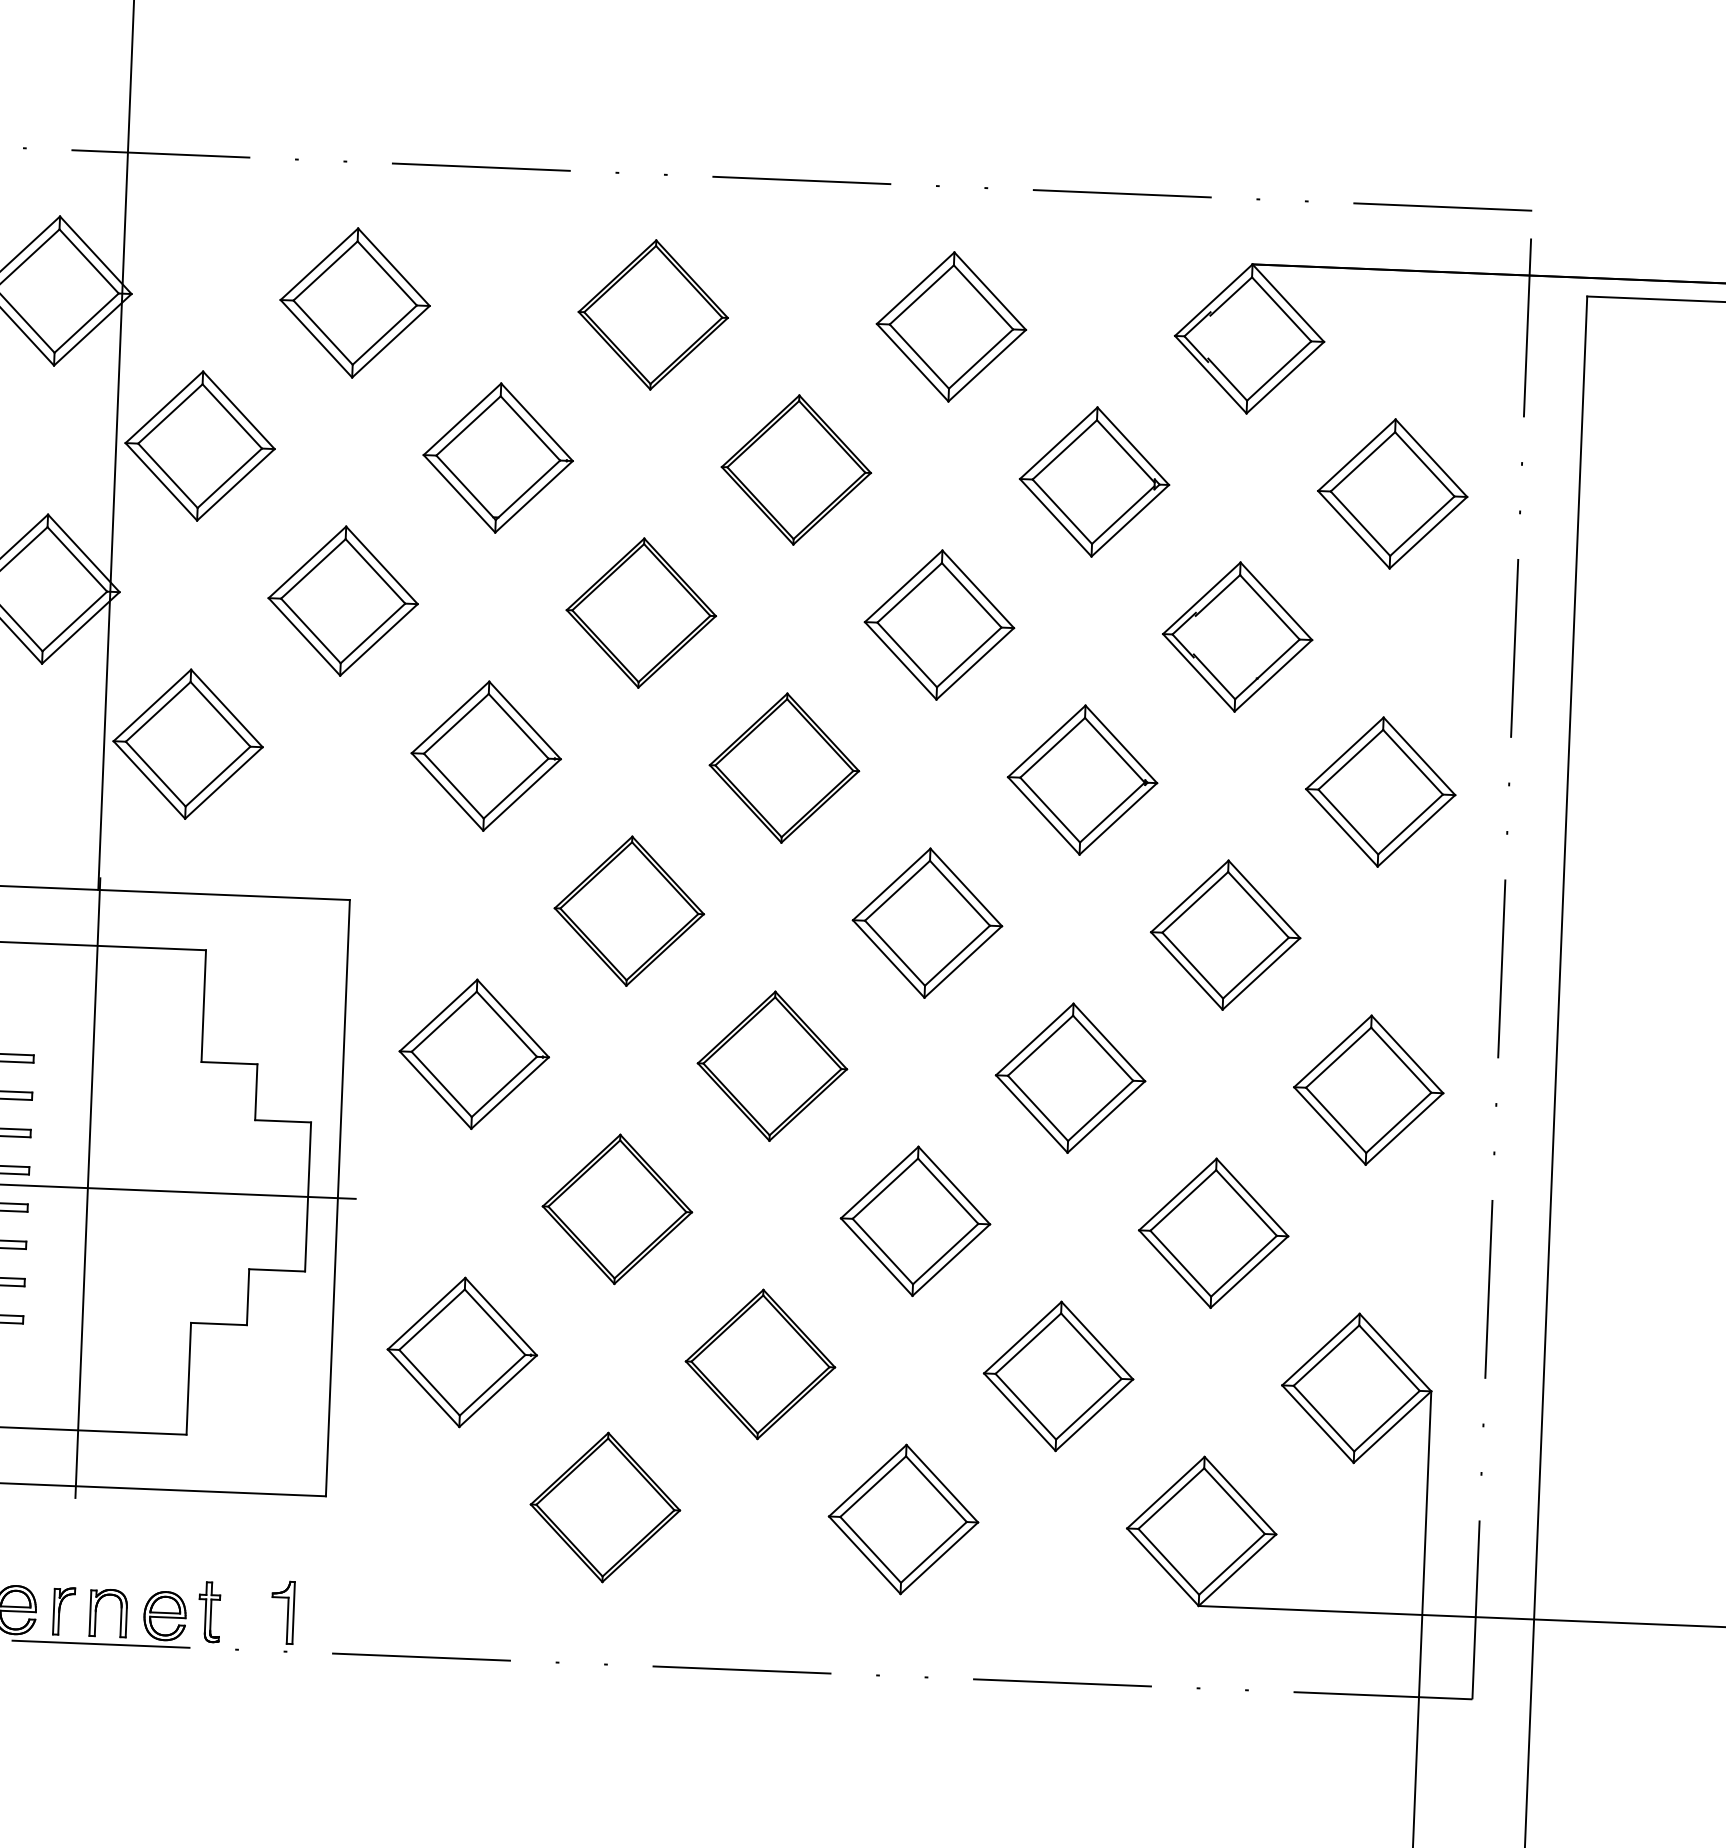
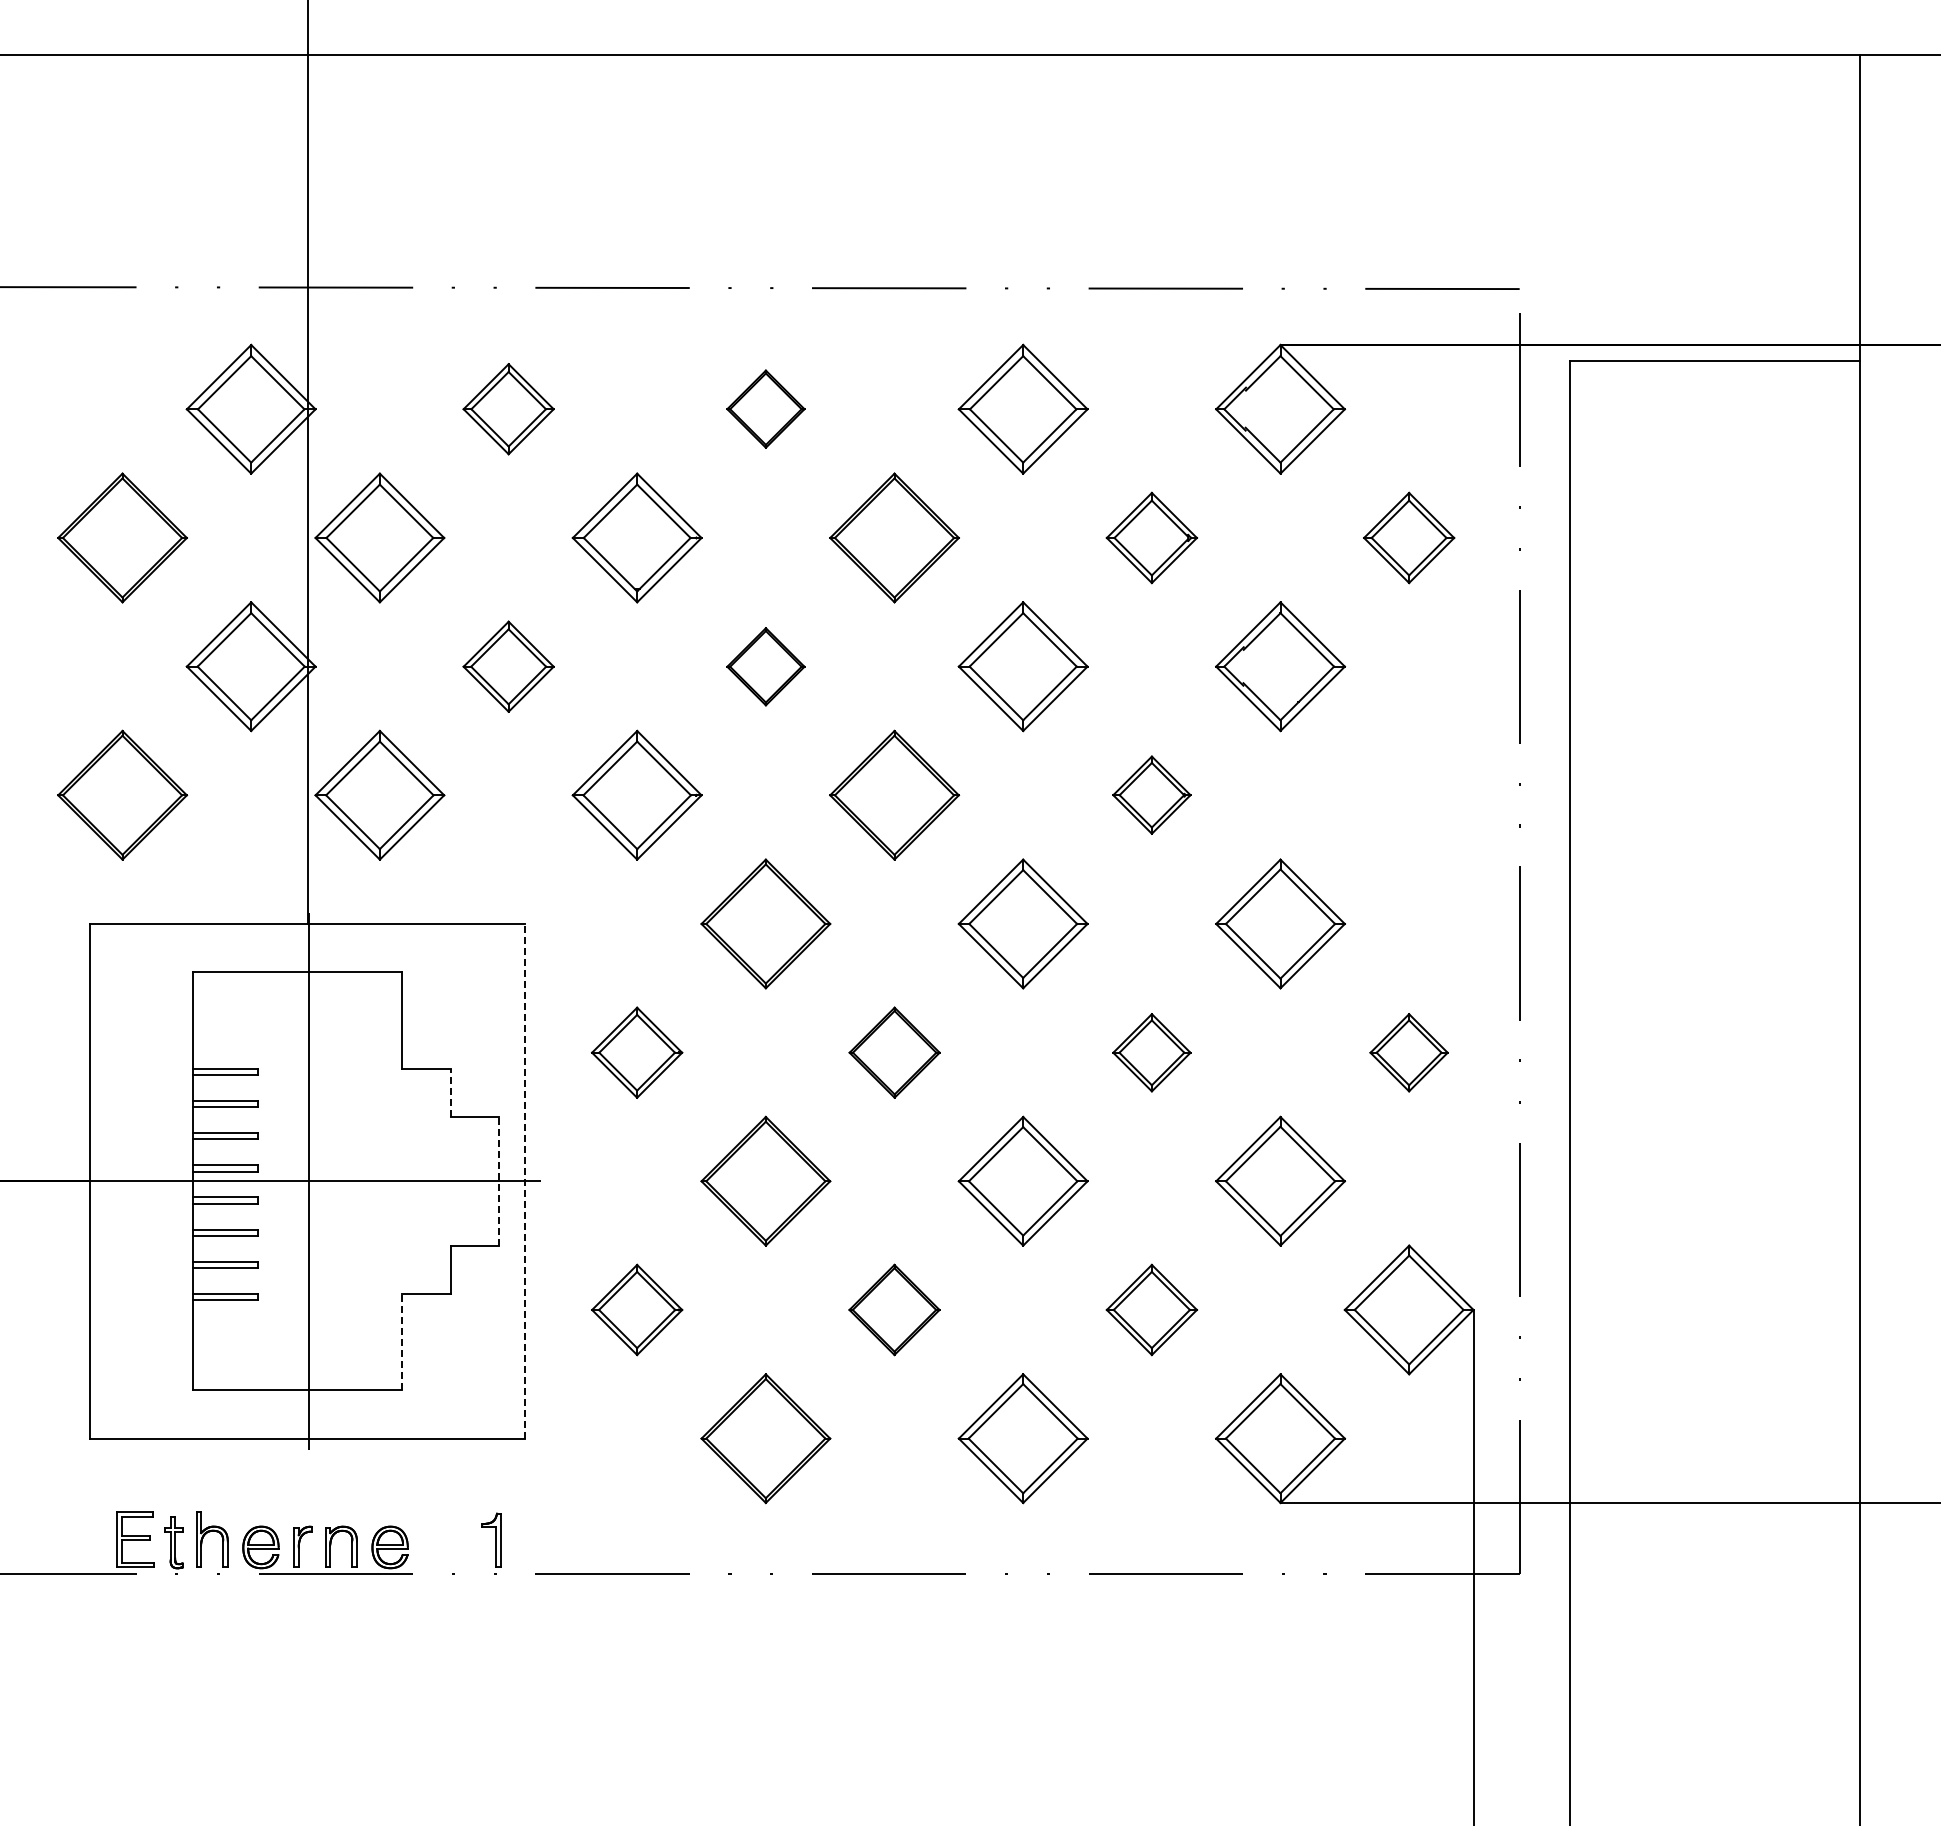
part: (355, 302) -> (508, 408), size x0.7
part: (652, 314) -> (765, 408), size x0.6
part: (1094, 481) -> (1151, 537), size x0.7
part: (1391, 493) -> (1408, 537), size x0.7
part: (343, 600) -> (508, 666), size x0.7
part: (640, 612) -> (765, 666), size x0.6
part: (1082, 779) -> (1151, 794), size x0.6
part: (1379, 791) -> (1408, 794), removed
part: (473, 1054) -> (636, 1052), size x0.7
part: (772, 1066) -> (894, 1052), size x0.7
part: (1070, 1078) -> (1151, 1052), size x0.6
part: (1367, 1090) -> (1408, 1052), size x0.6
line: (256, 1091) -> (450, 1092), solid -> dashed
line: (307, 1196) -> (498, 1180), solid -> dashed
line: (337, 1197) -> (524, 1180), solid -> dashed
part: (461, 1351) -> (636, 1309), size x0.7
part: (760, 1363) -> (894, 1309), size x0.7
part: (1058, 1375) -> (1151, 1309), size x0.7
line: (188, 1378) -> (402, 1341), solid -> dashed
part: (209, 1612) -> (428, 1542), removed

